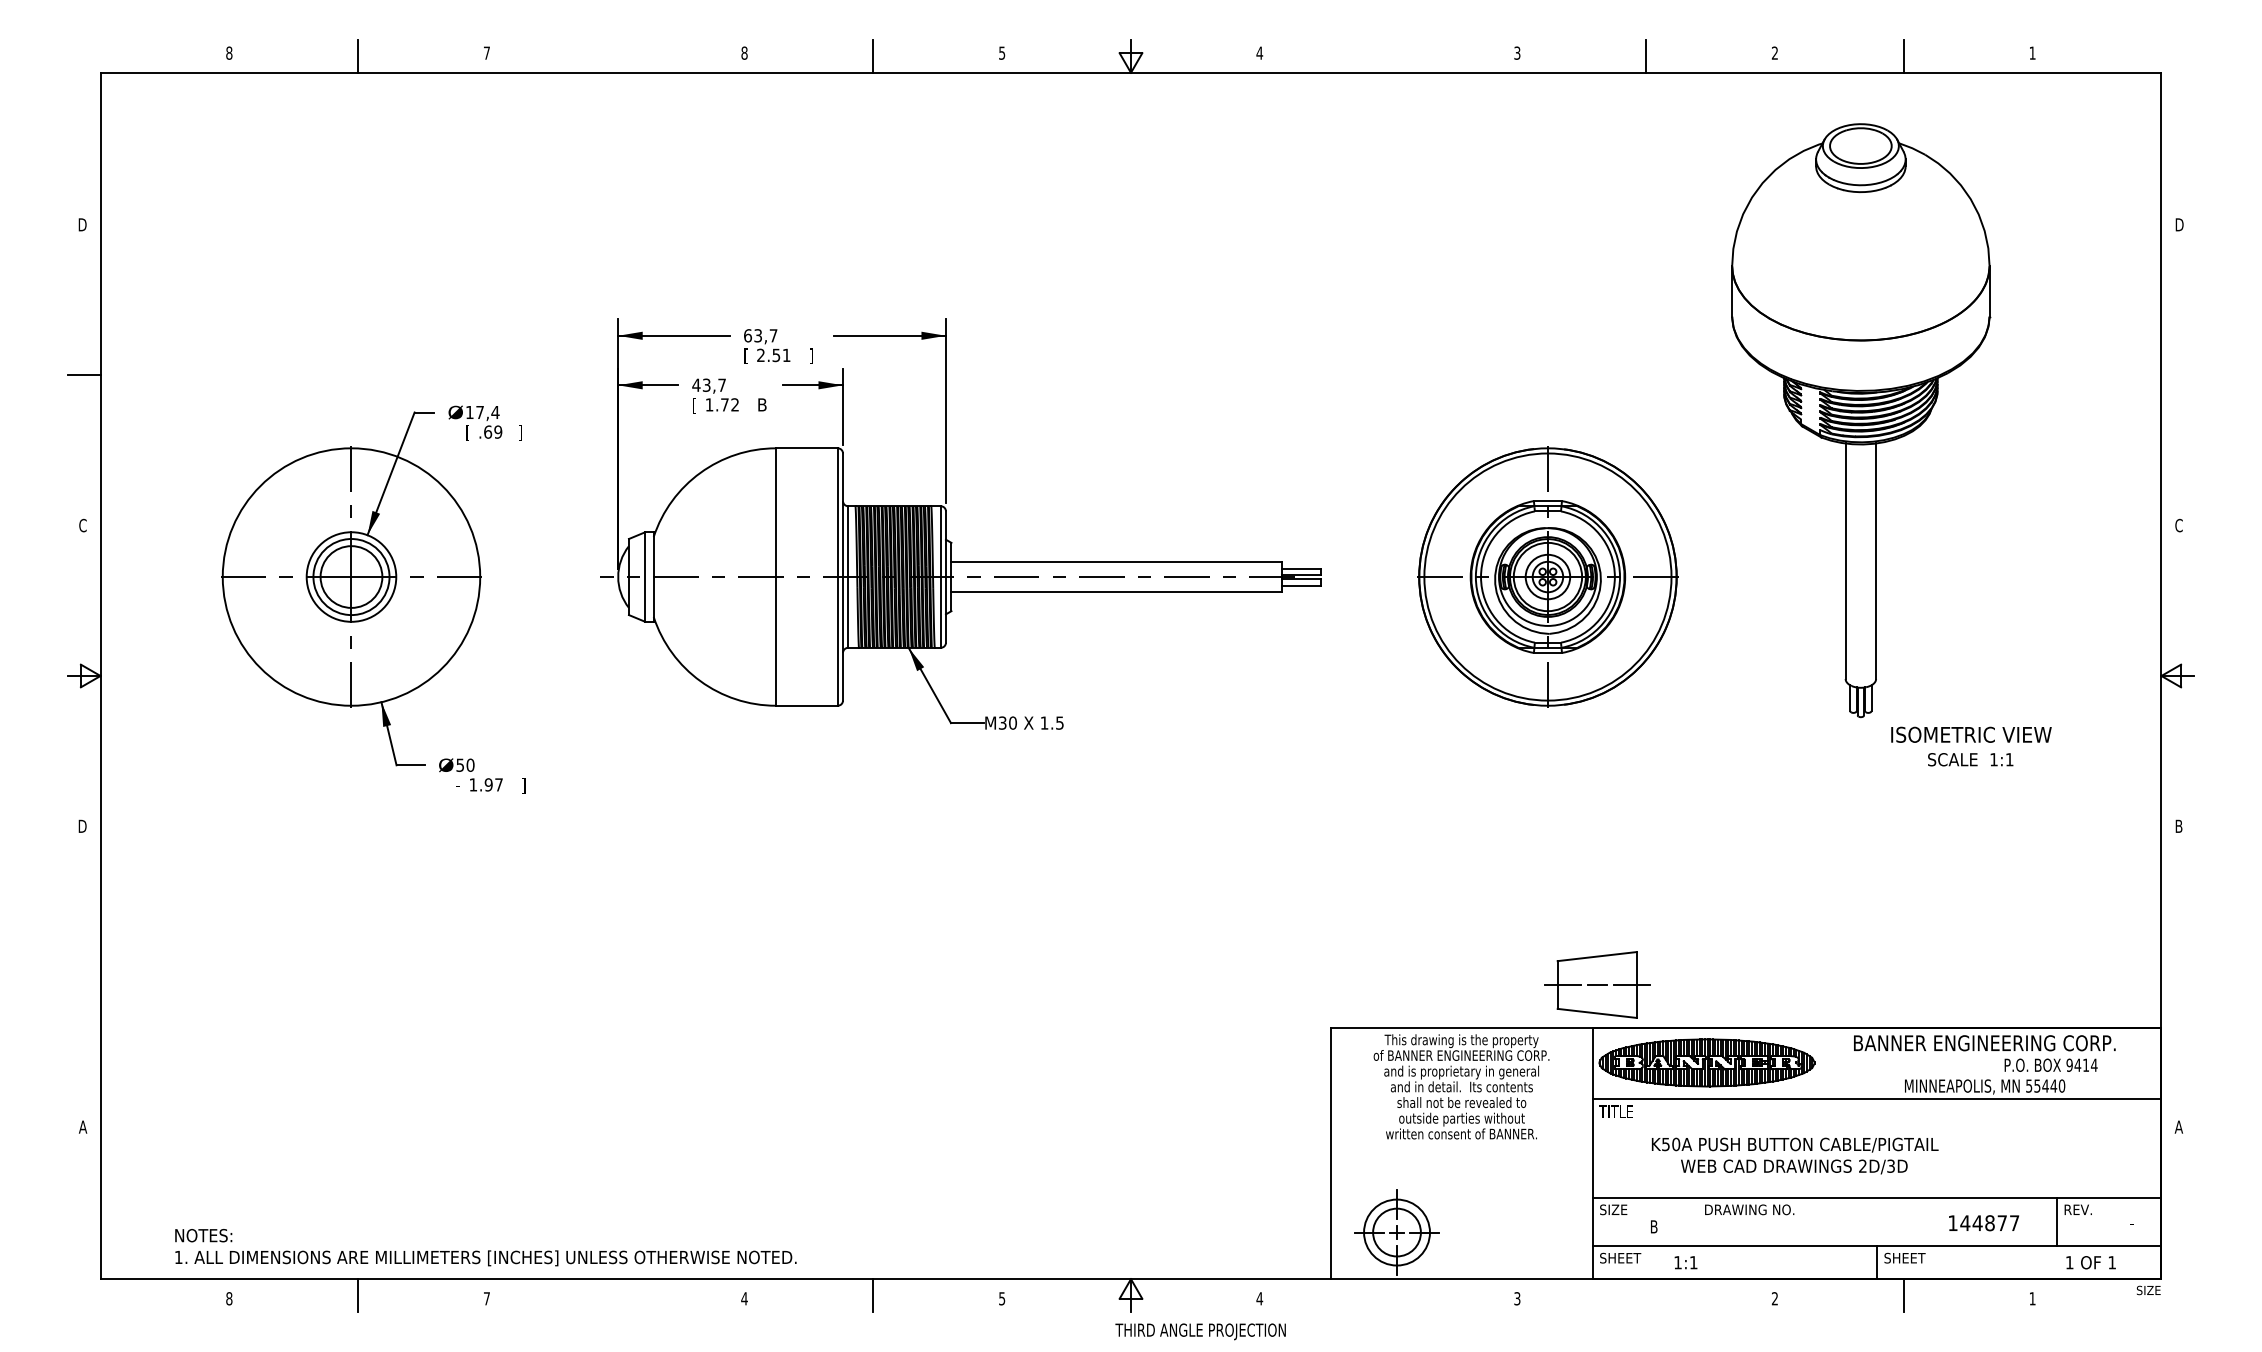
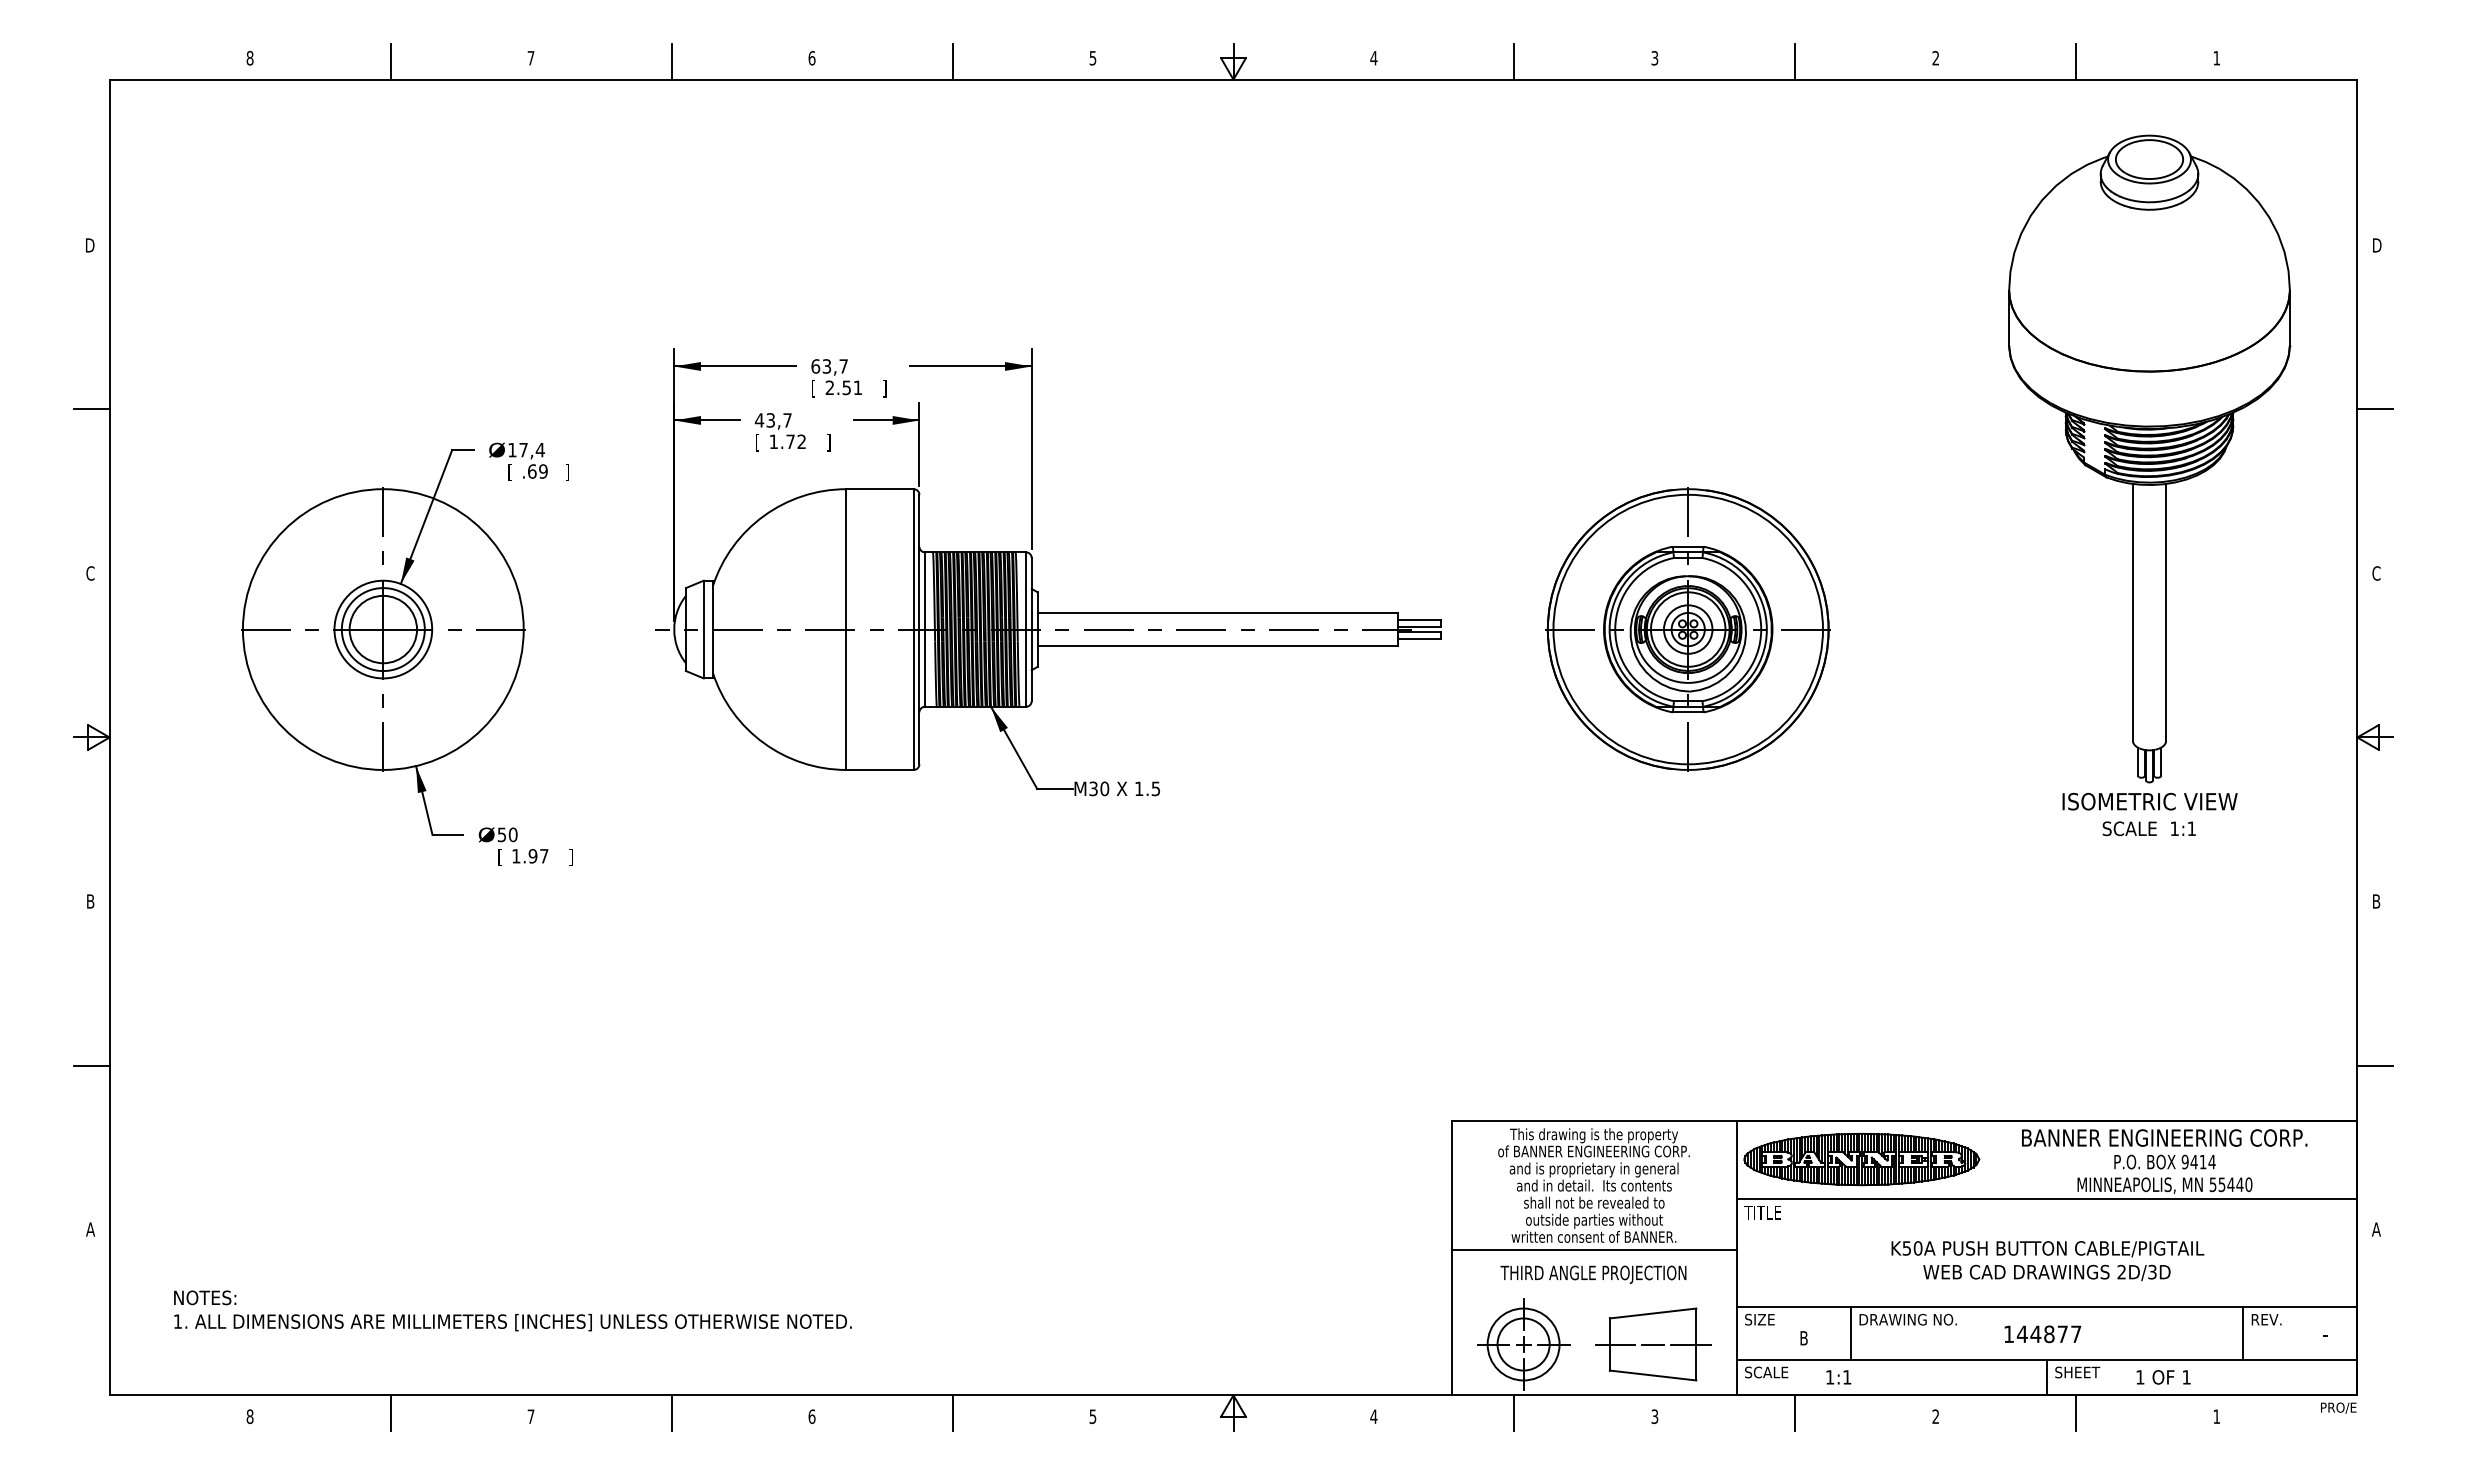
text: (744, 53) -> (811, 58), 8 -> 6
line: (615, 56) -> (671, 61), added
line: (1388, 56) -> (1514, 61), added
line: (2177, 375) -> (2374, 409), added
text: (762, 405) -> (831, 442), B -> ]
part: (1860, 420) -> (2149, 458), moved
text: (457, 786) -> (499, 857), - -> [
text: (82, 826) -> (90, 901), D -> B
line: (83, 976) -> (91, 1065), added
line: (2177, 976) -> (2374, 1065), added
part: (1597, 984) -> (1653, 1344), moved
text: (2050, 1064) -> (2164, 1161), moved
line: (1461, 1145) -> (1593, 1249), added
text: (1794, 1156) -> (2047, 1261), moved
line: (1697, 1221) -> (1851, 1332), added
text: (1983, 1223) -> (2042, 1334), moved
text: (485, 1247) -> (512, 1310), moved
text: (1624, 1258) -> (1771, 1372), SHEET -> SCALE
text: (2090, 1262) -> (2163, 1377), moved
text: (2141, 1290) -> (2335, 1407), SIZE -> PRO/E
line: (615, 1294) -> (671, 1412), added
line: (1388, 1294) -> (1514, 1412), added
line: (1646, 1294) -> (1795, 1412), added
text: (744, 1298) -> (811, 1416), 4 -> 6
text: (1200, 1331) -> (1593, 1274), moved

